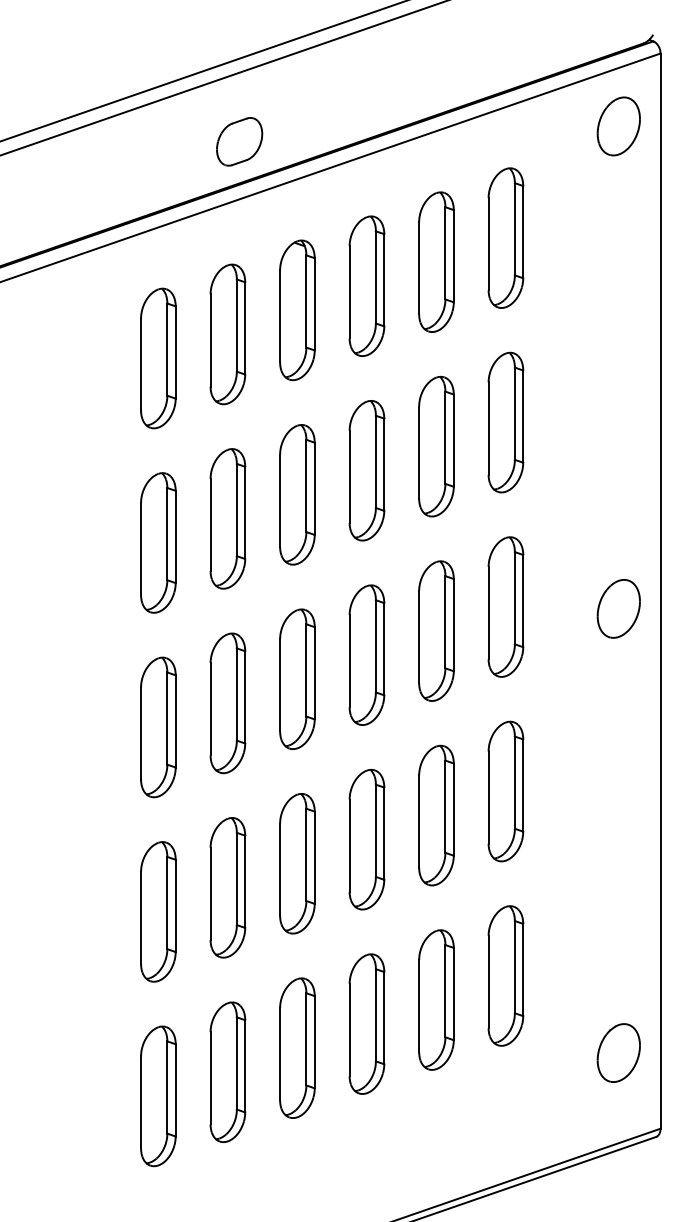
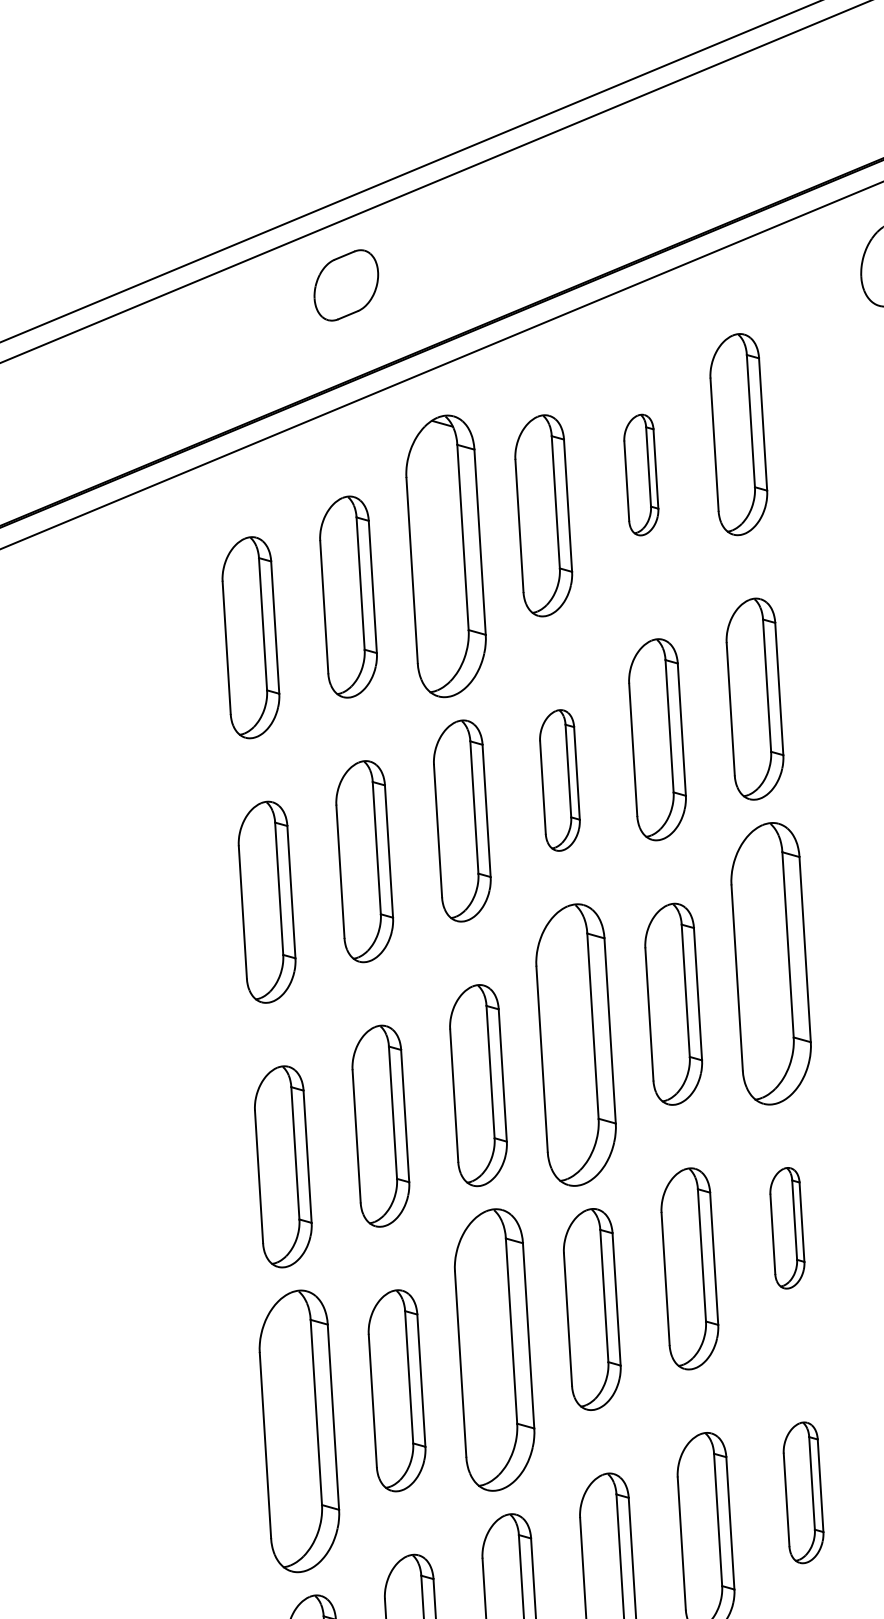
part: (239, 141) -> (346, 284), moved
part: (436, 261) -> (641, 474), size x0.6
part: (297, 310) -> (446, 556), size x1.4
part: (366, 470) -> (559, 780), size x0.7
part: (505, 606) -> (770, 962), size x1.4
part: (366, 654) -> (575, 1043), size x1.4
part: (505, 791) -> (786, 1228), size x0.6
part: (297, 863) -> (494, 1349), size x1.4
part: (158, 911) -> (299, 1430), size x1.4
part: (505, 975) -> (802, 1492), size x0.7

